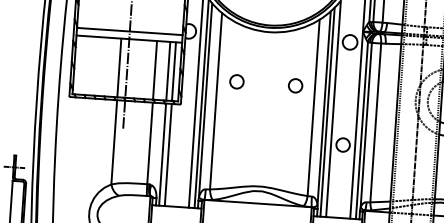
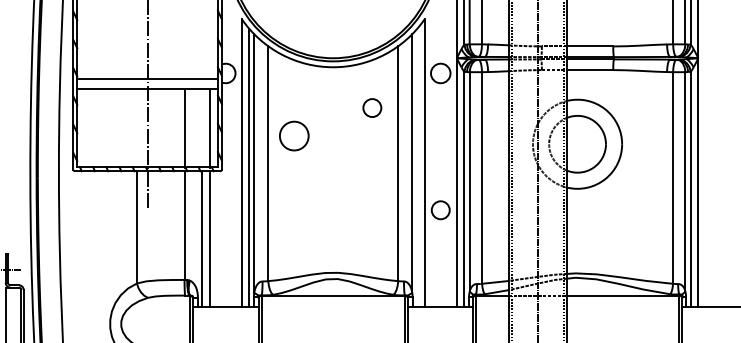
line: (118, 68) -> (136, 128), removed
line: (168, 71) -> (202, 128), removed
circle: (236, 81) -> (293, 135), size x1.6
circle: (295, 85) -> (372, 107), moved
line: (327, 112) -> (417, 168), removed

